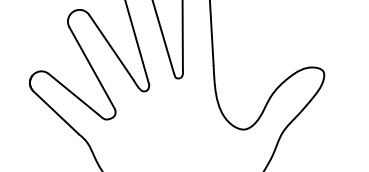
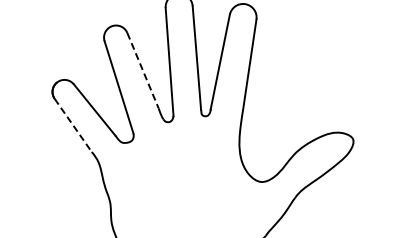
line: (111, 47) -> (143, 70), solid -> dashed
line: (56, 112) -> (73, 125), solid -> dashed

